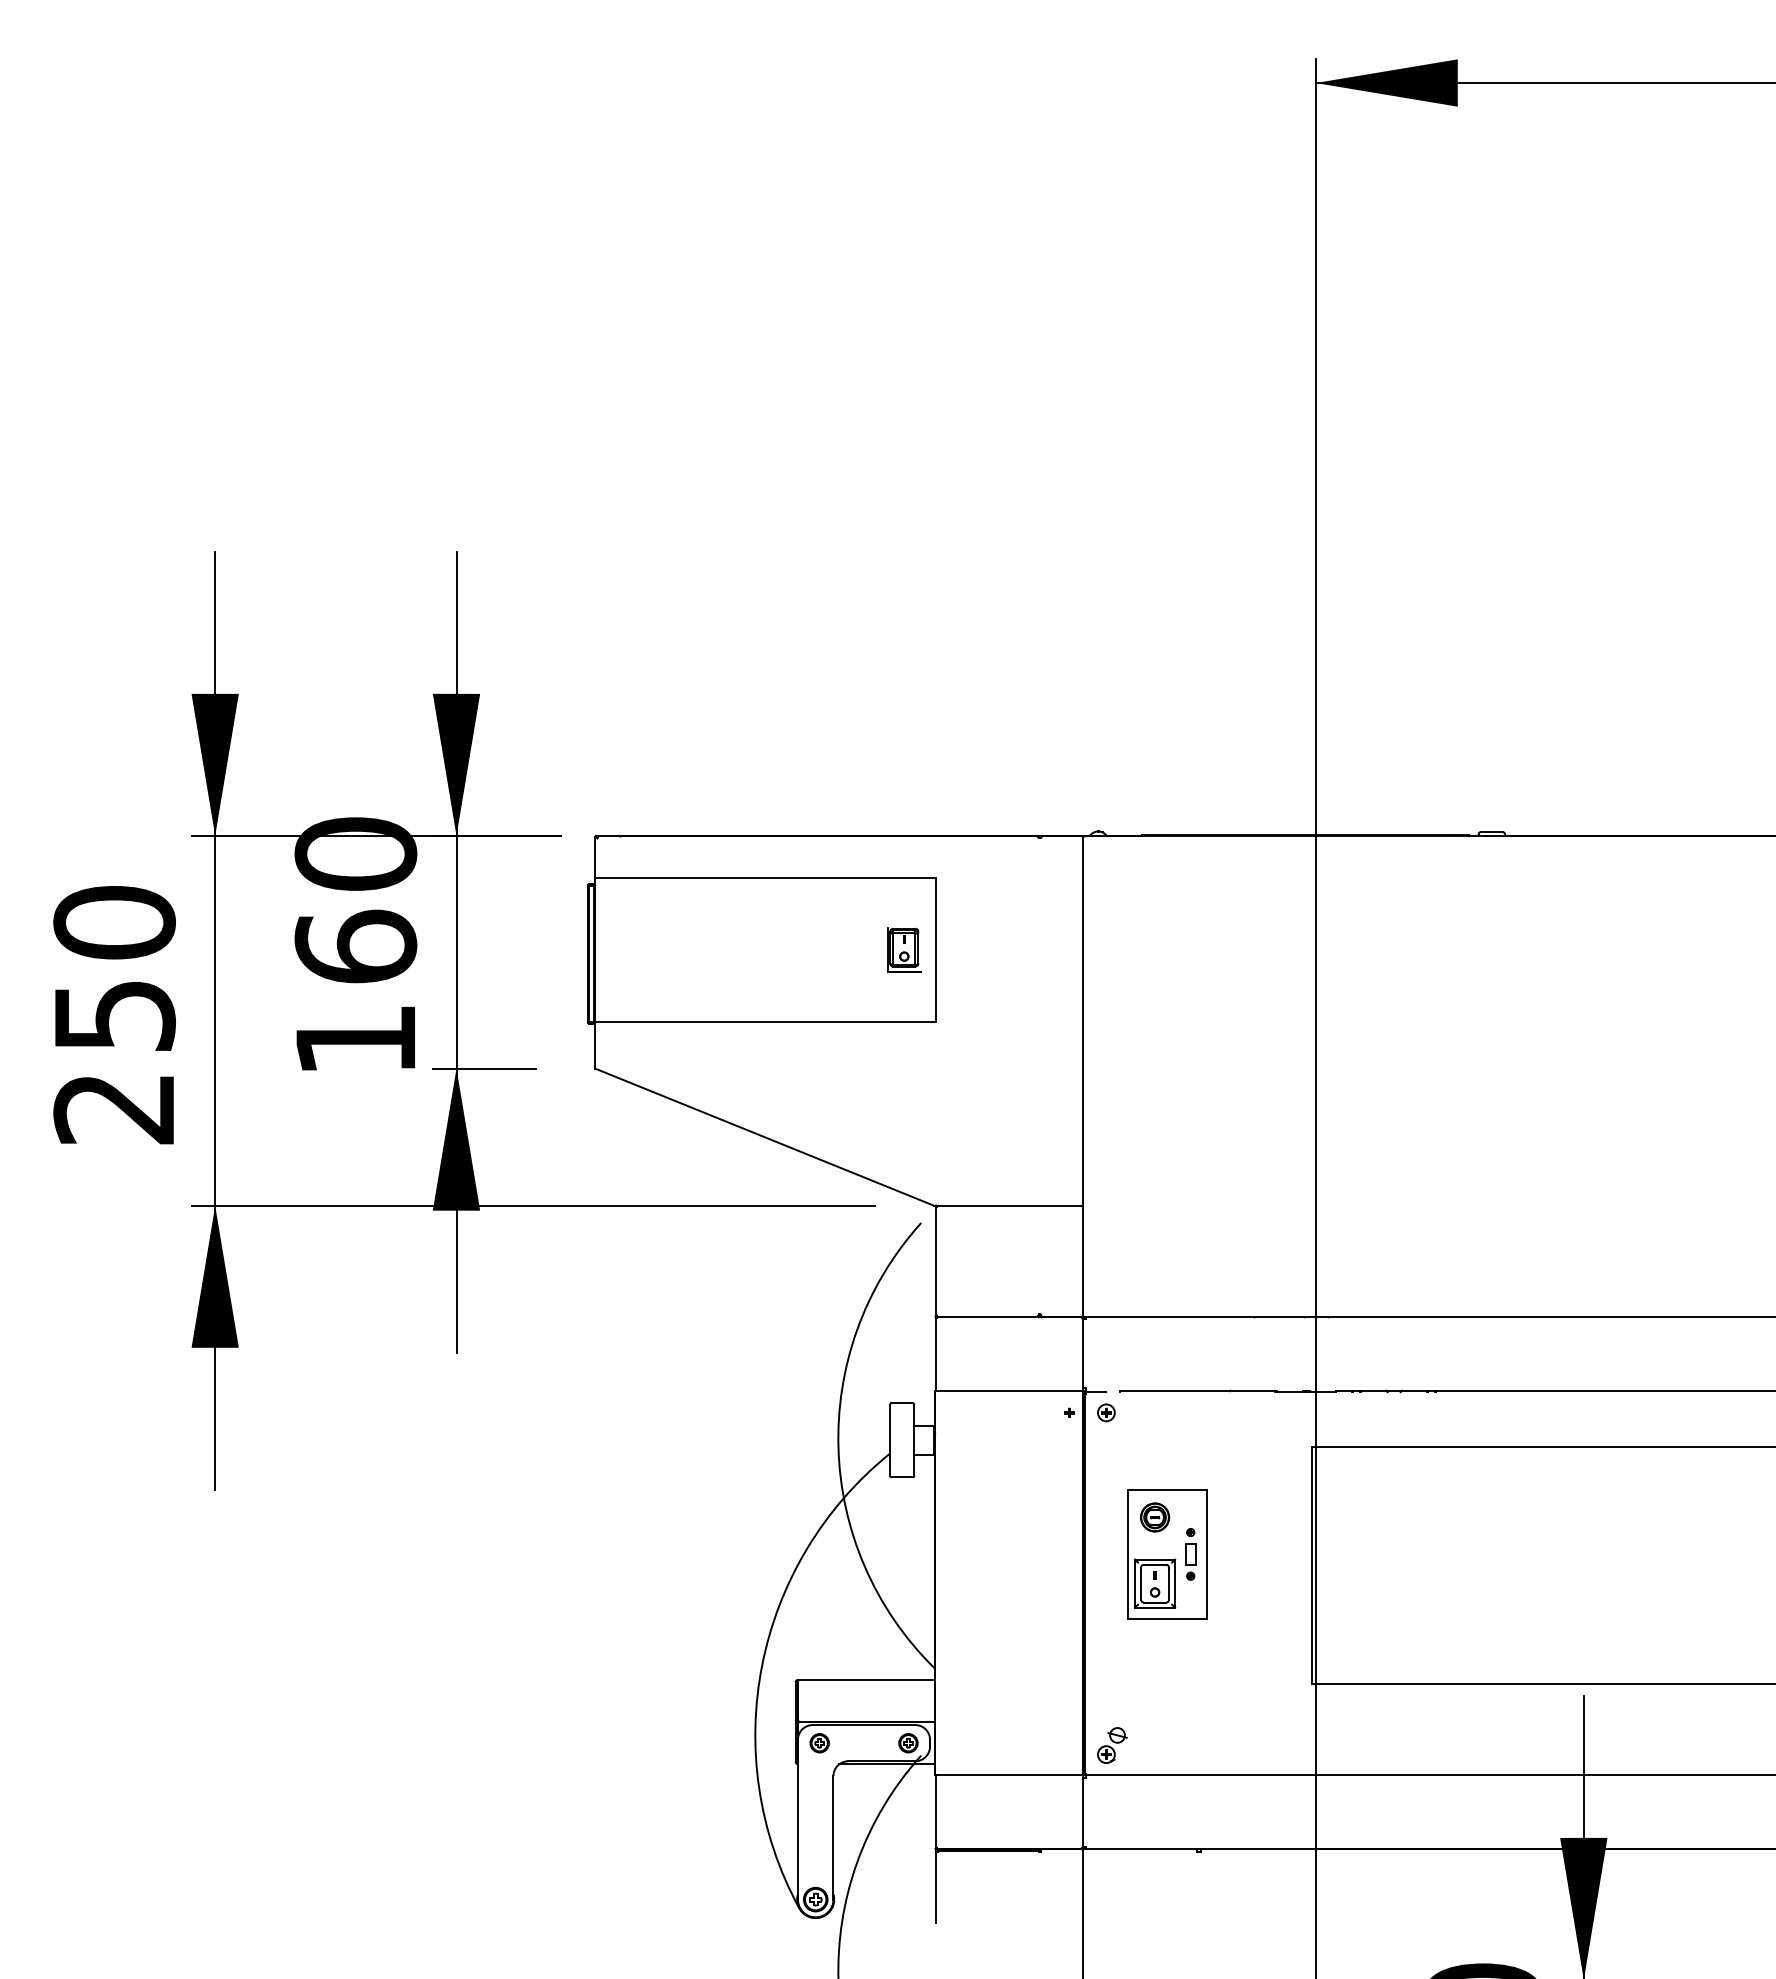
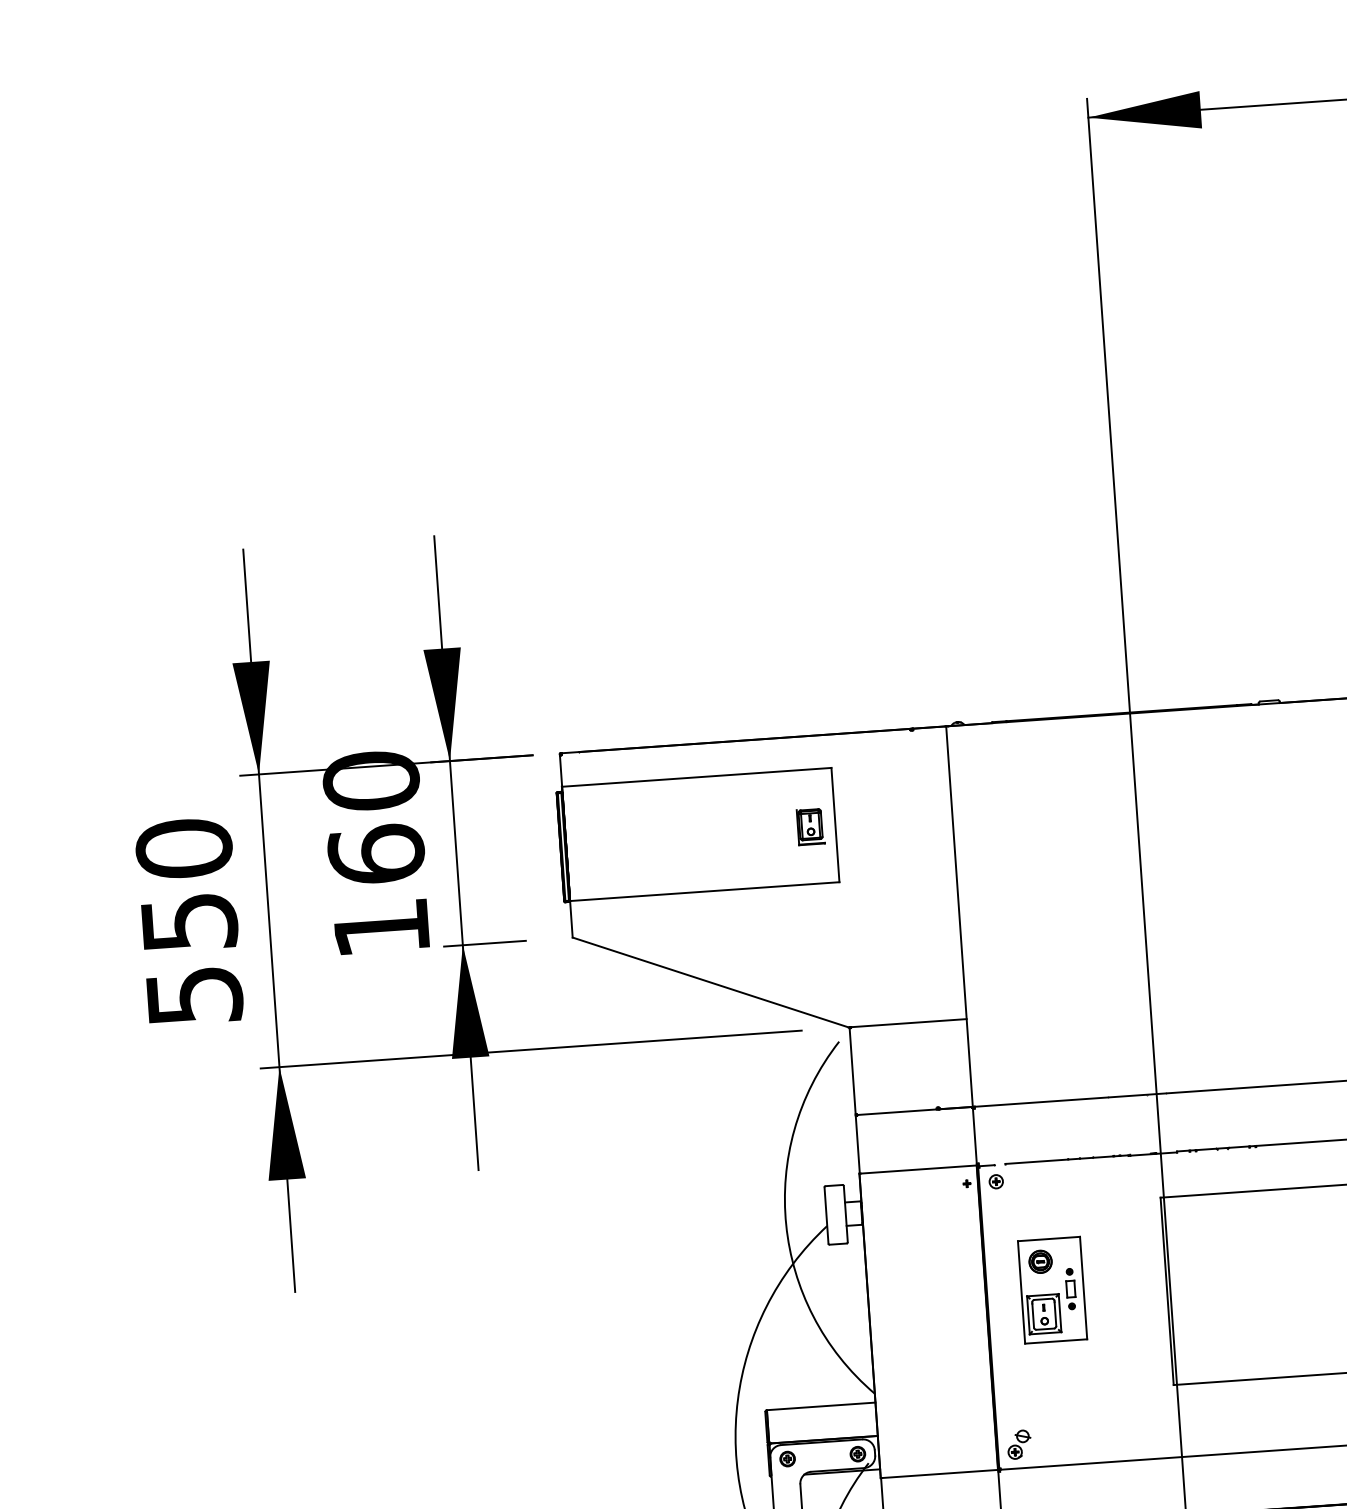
text: (114, 1109) -> (194, 996), 250 -> 550

